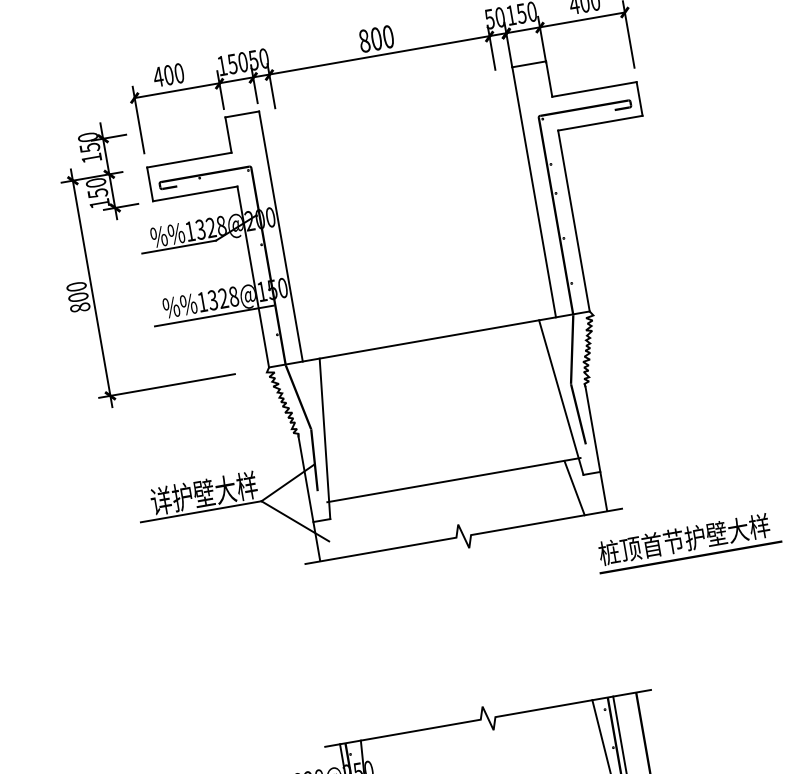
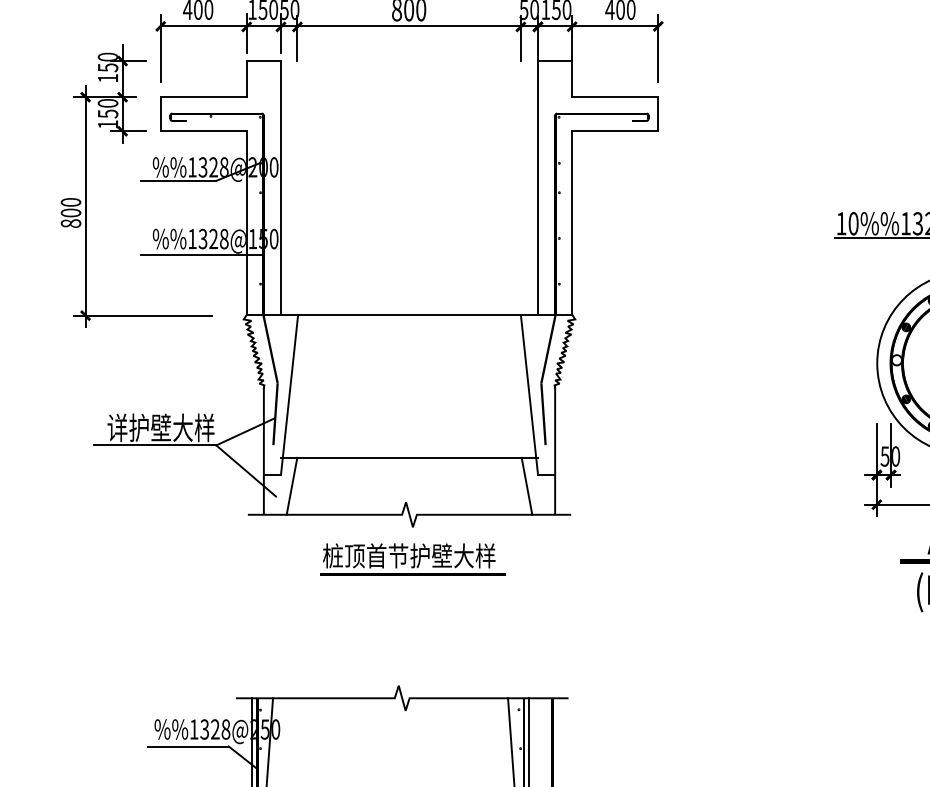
line: (342, 527) -> (291, 485), added
text: (688, 542) -> (412, 559), moved

